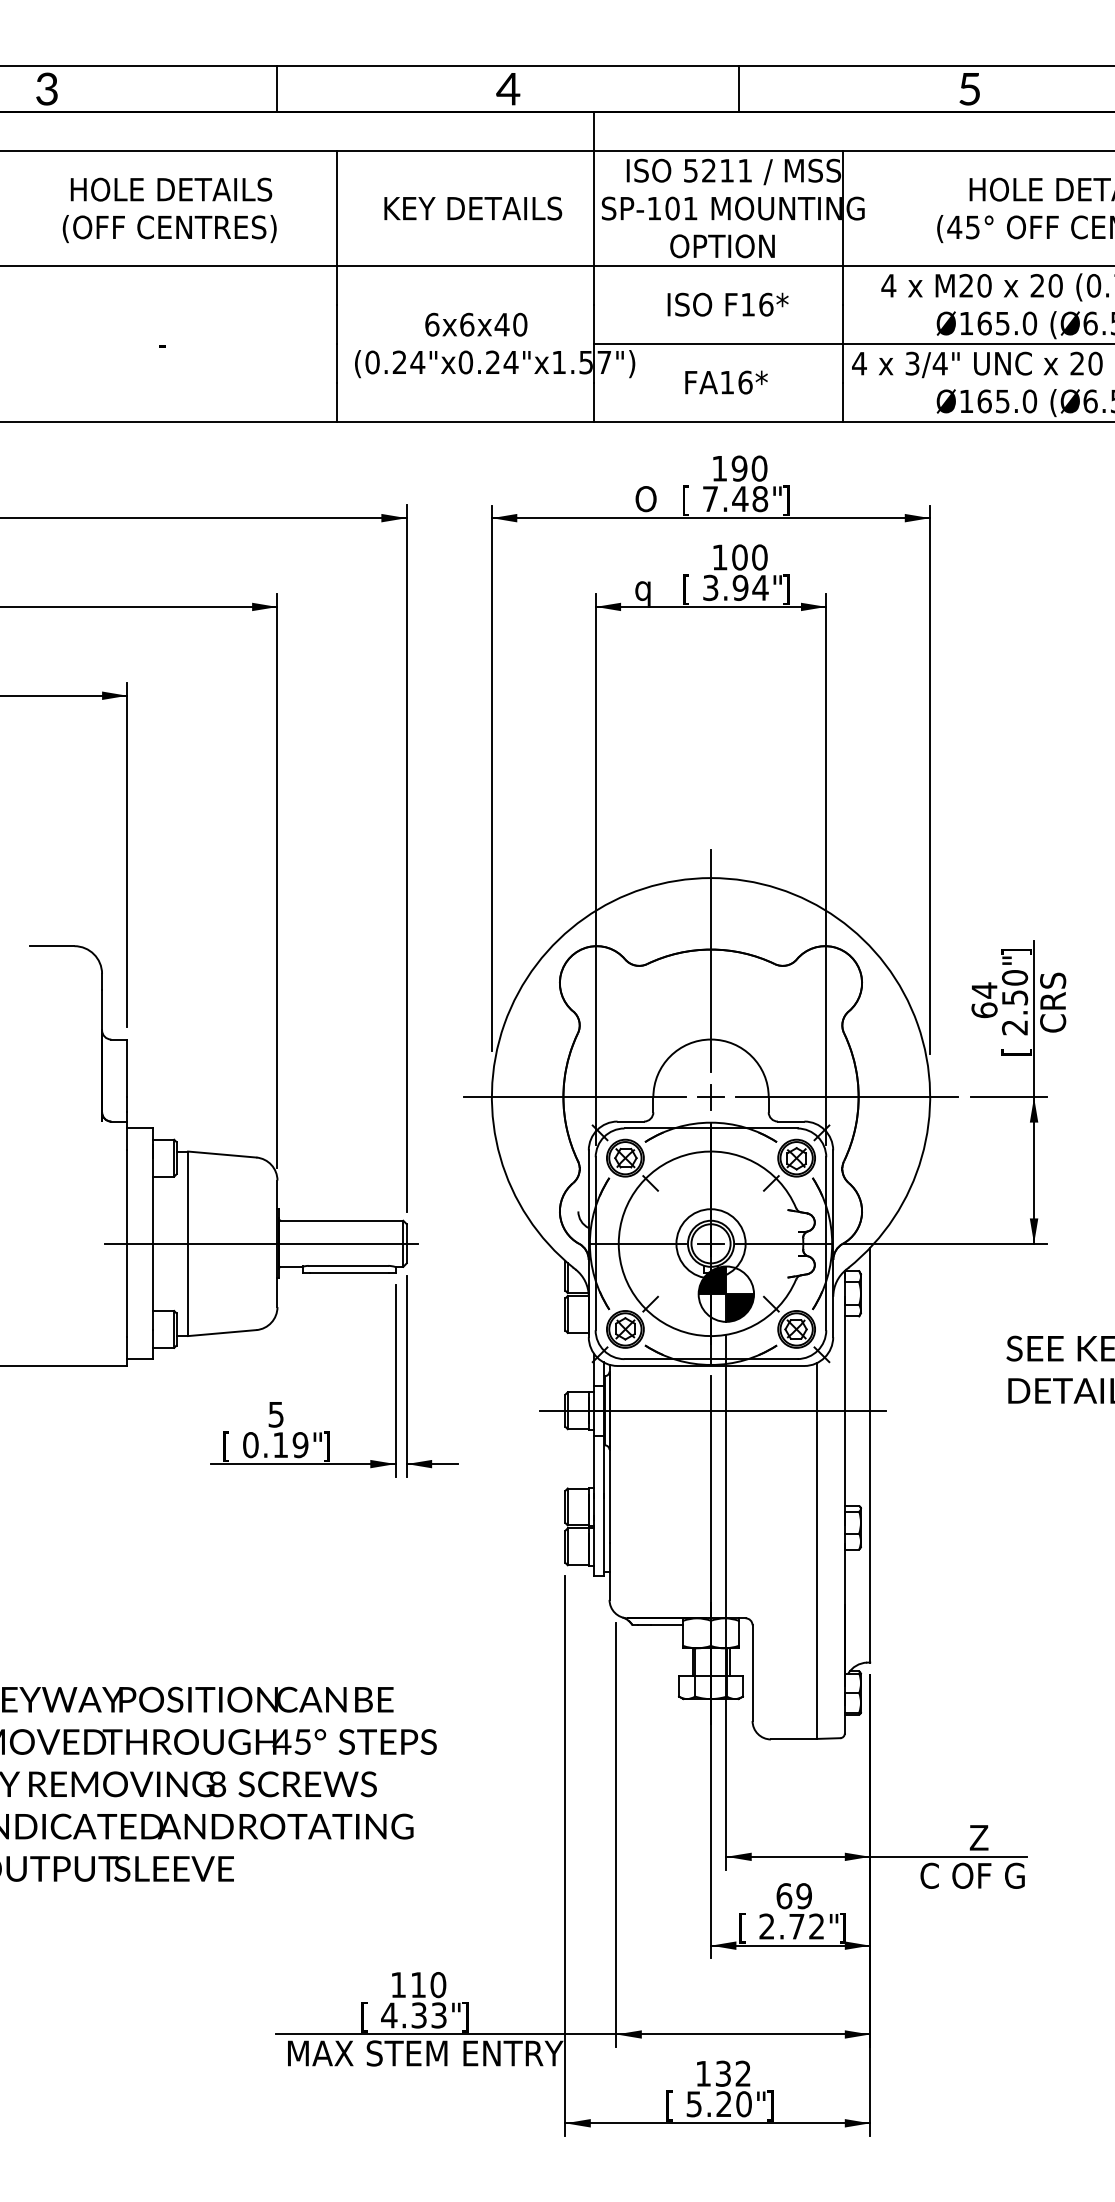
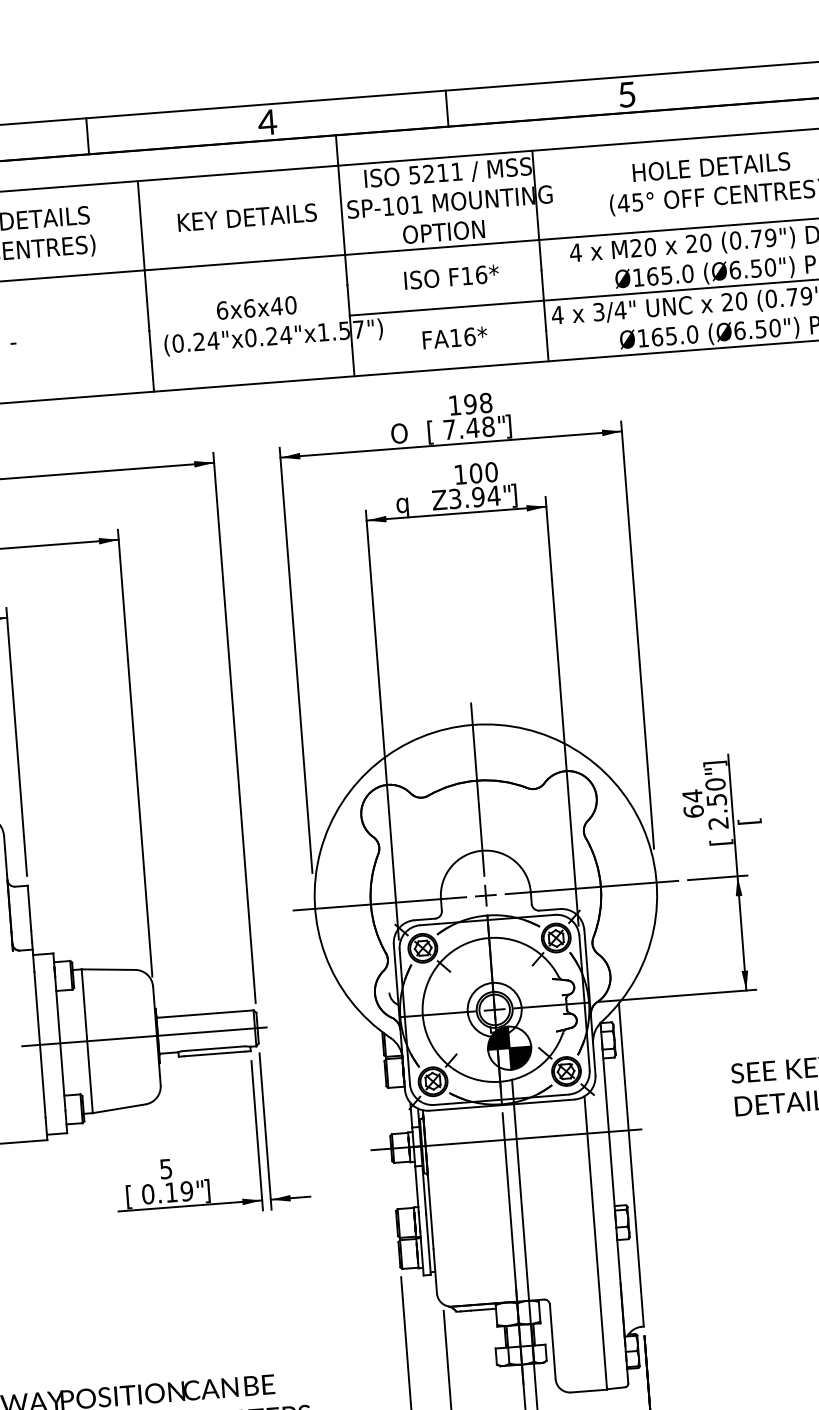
text: (759, 468) -> (485, 402), 190 -> 198
text: (690, 589) -> (439, 501), [ -> Z
text: (1054, 1002) -> (747, 801), CRS -> [

